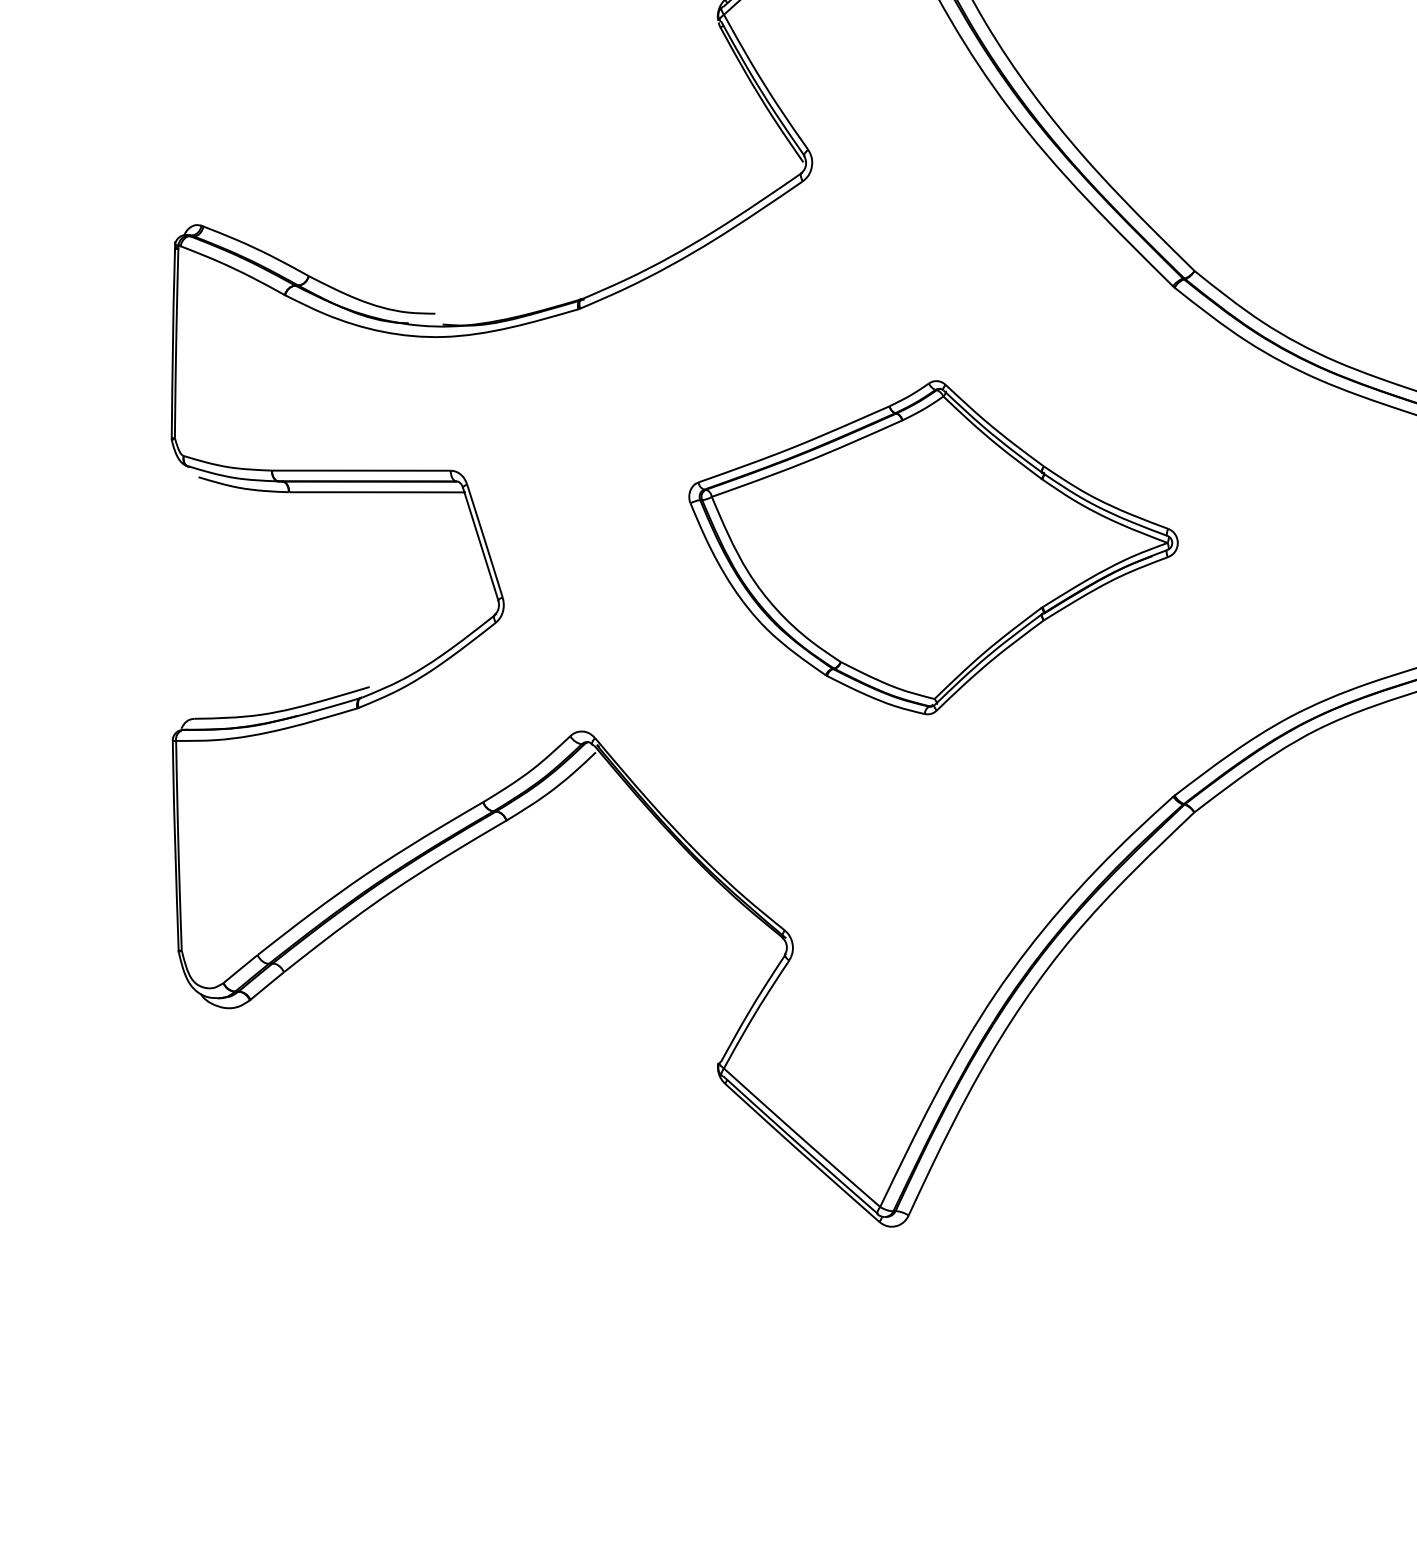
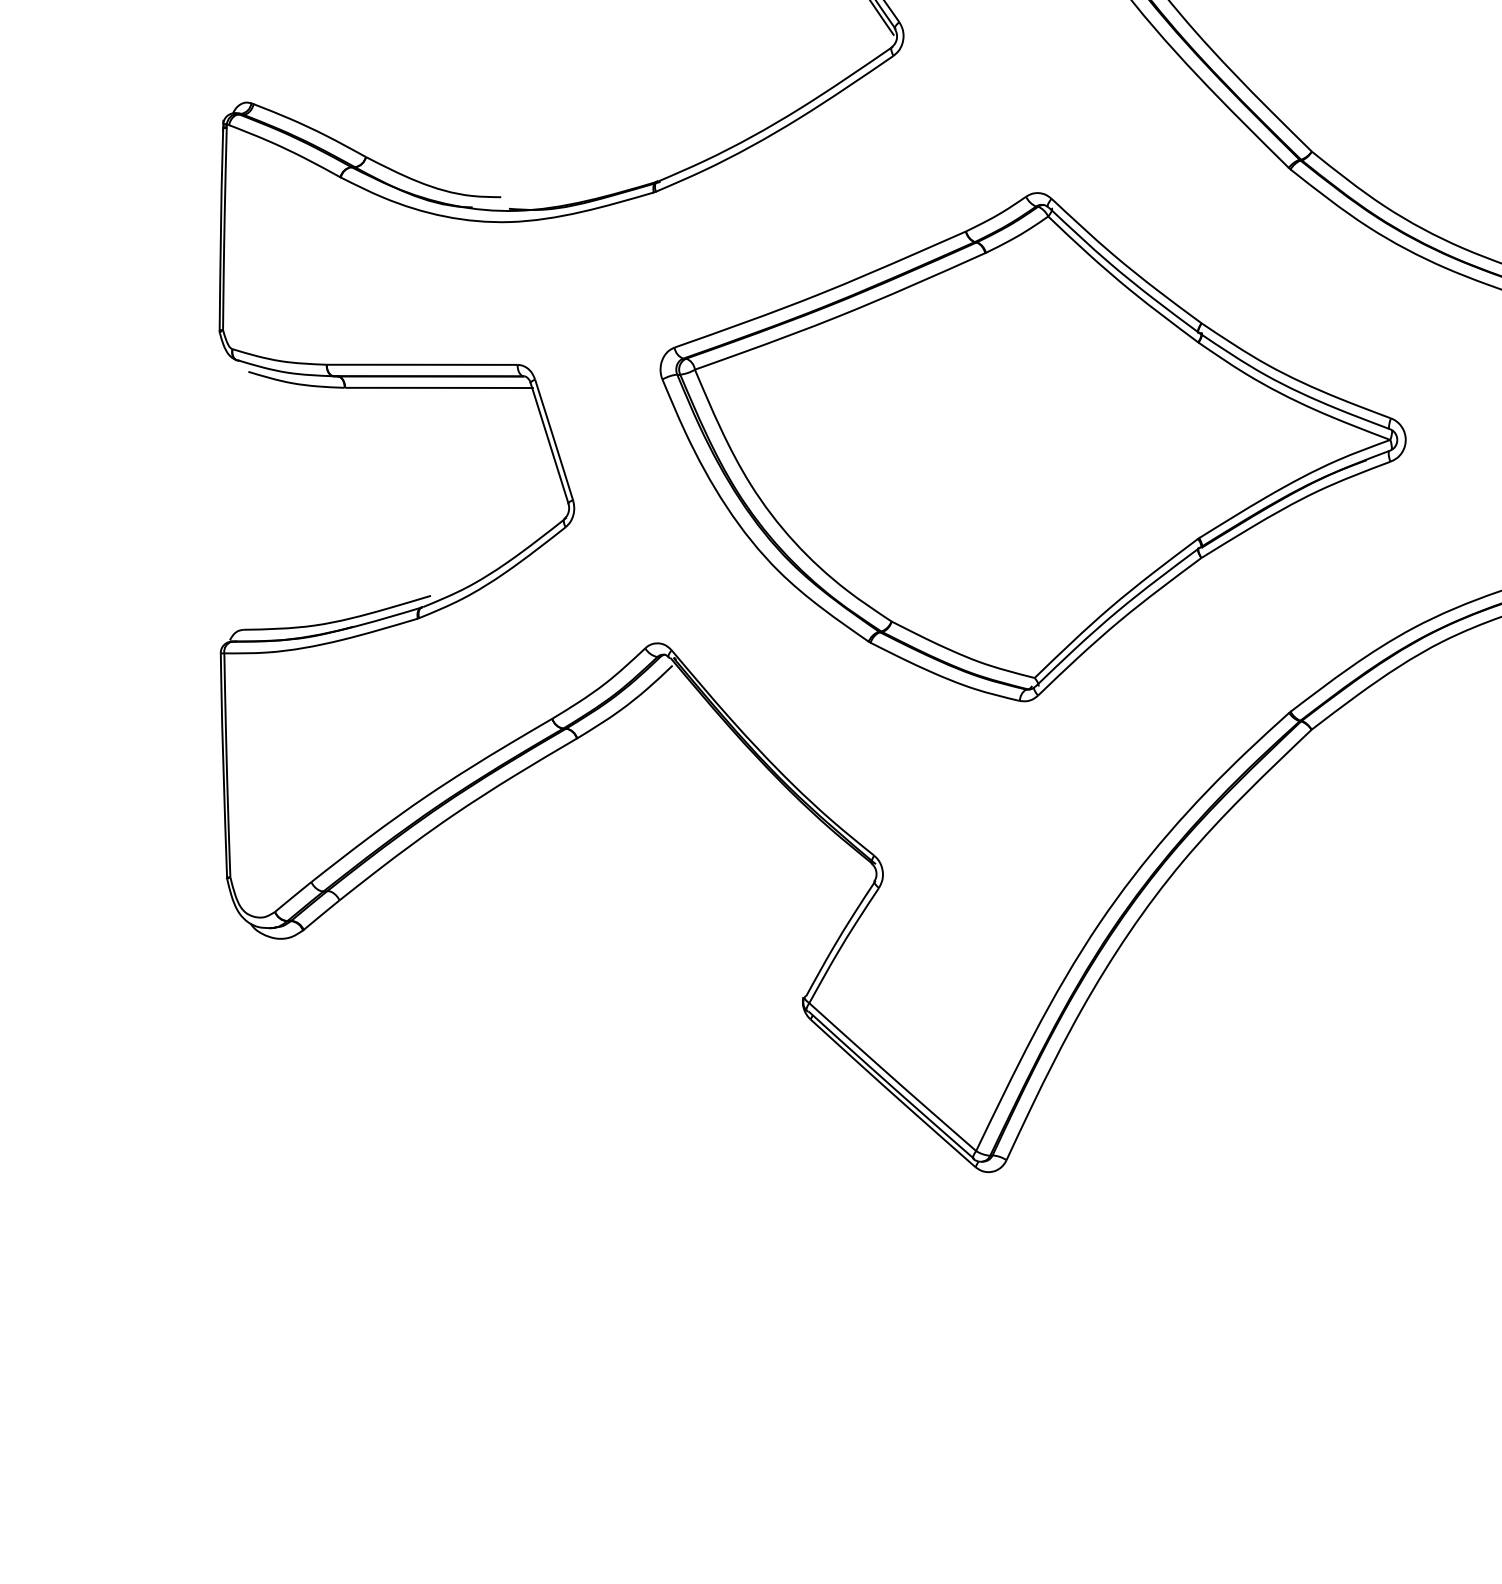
part: (933, 547) -> (1033, 446), size x1.43

